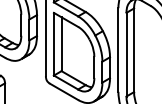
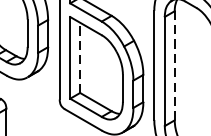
line: (61, 44) -> (80, 58), solid -> dashed
line: (134, 50) -> (175, 66), solid -> dashed

